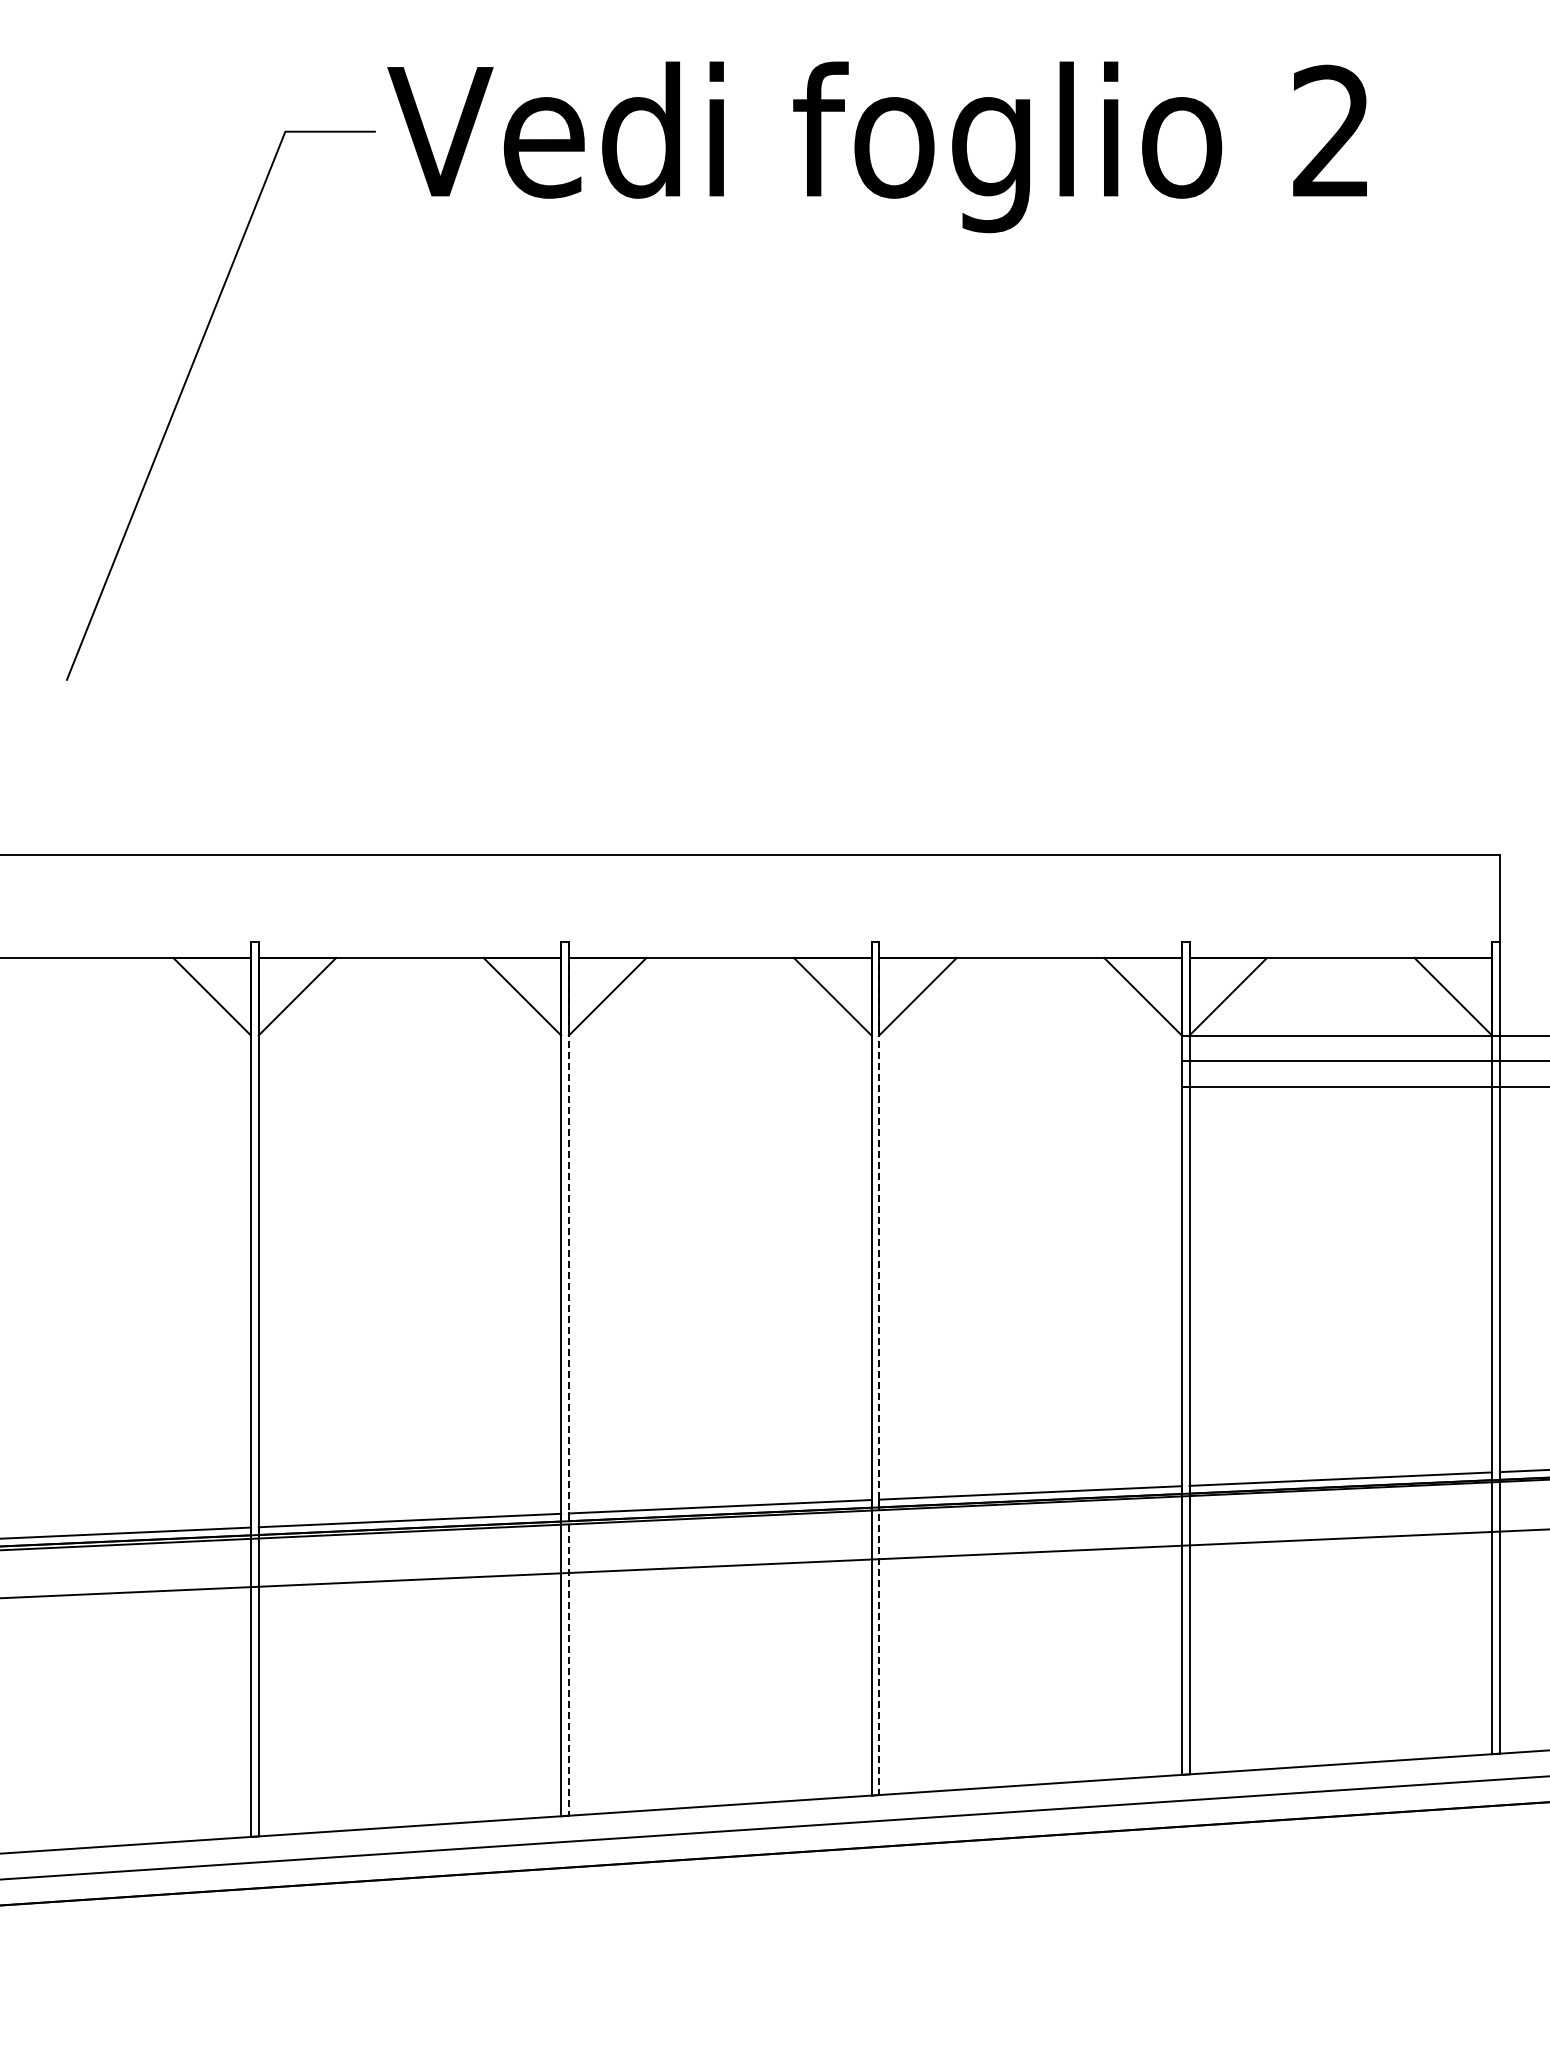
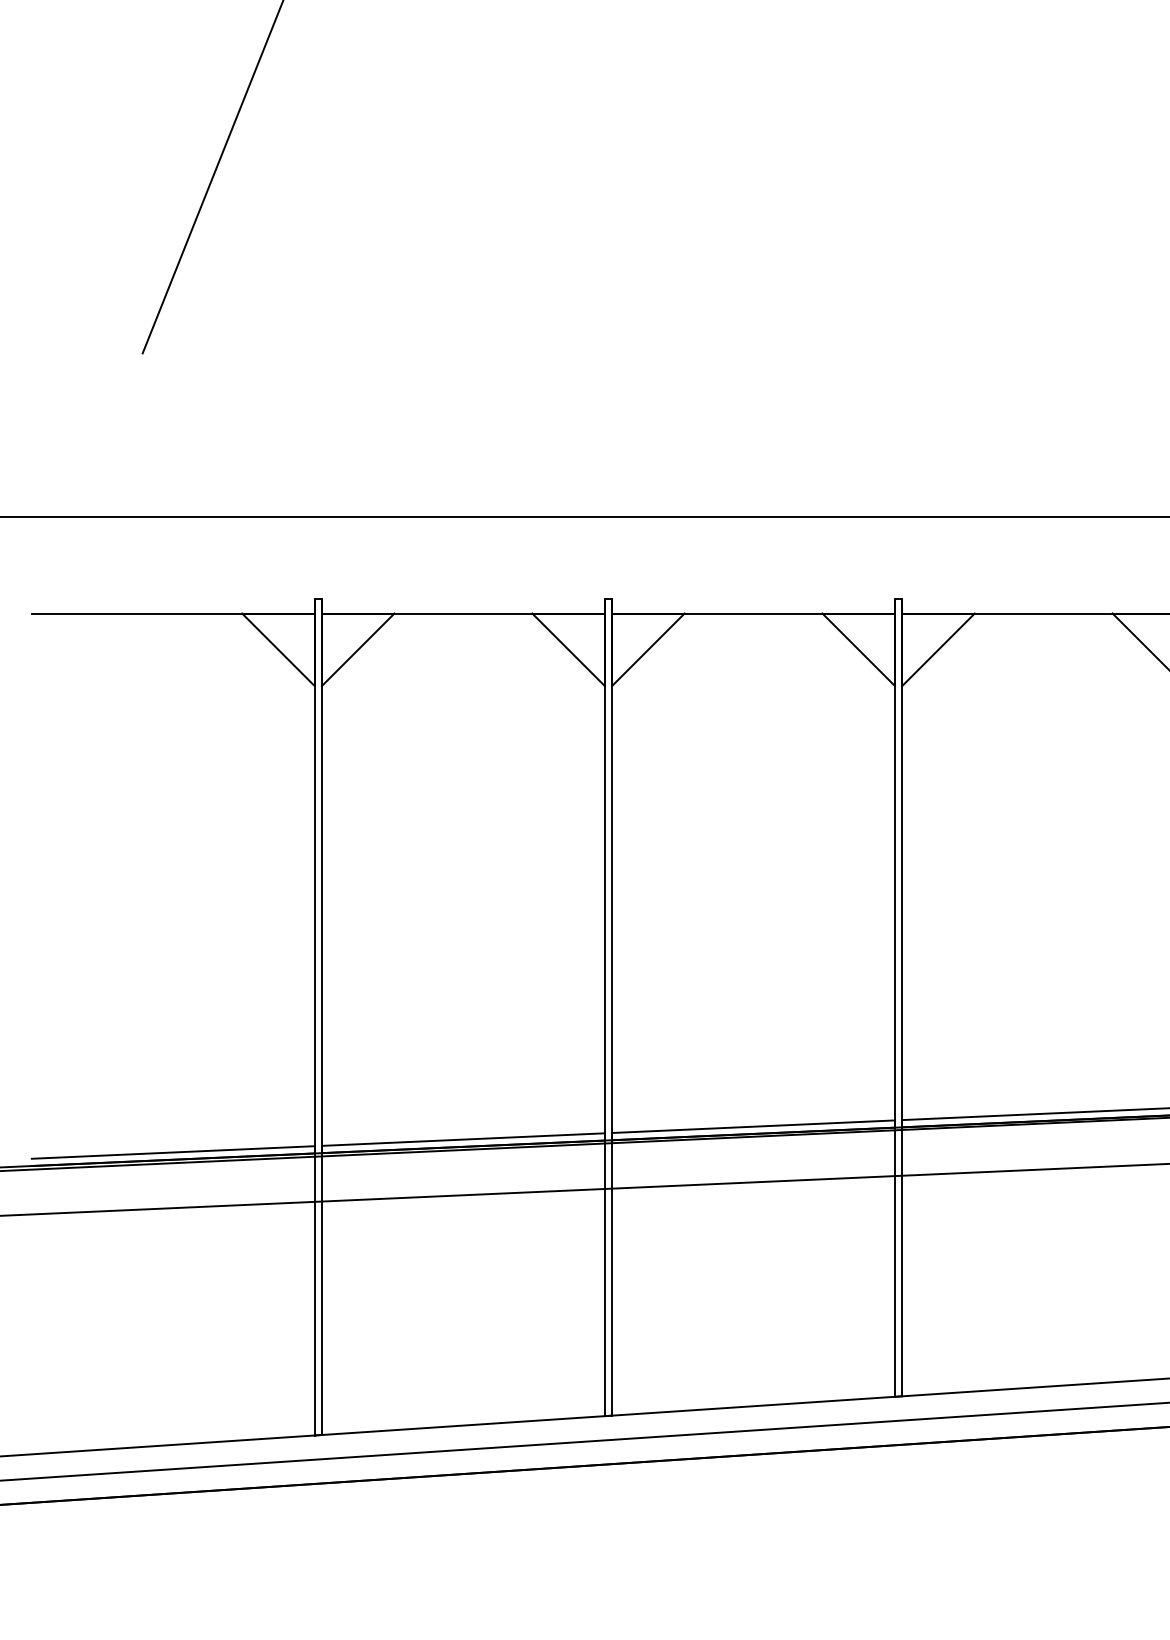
line: (879, 1369) -> (902, 998), dashed -> solid
line: (568, 1379) -> (611, 1007), dashed -> solid

